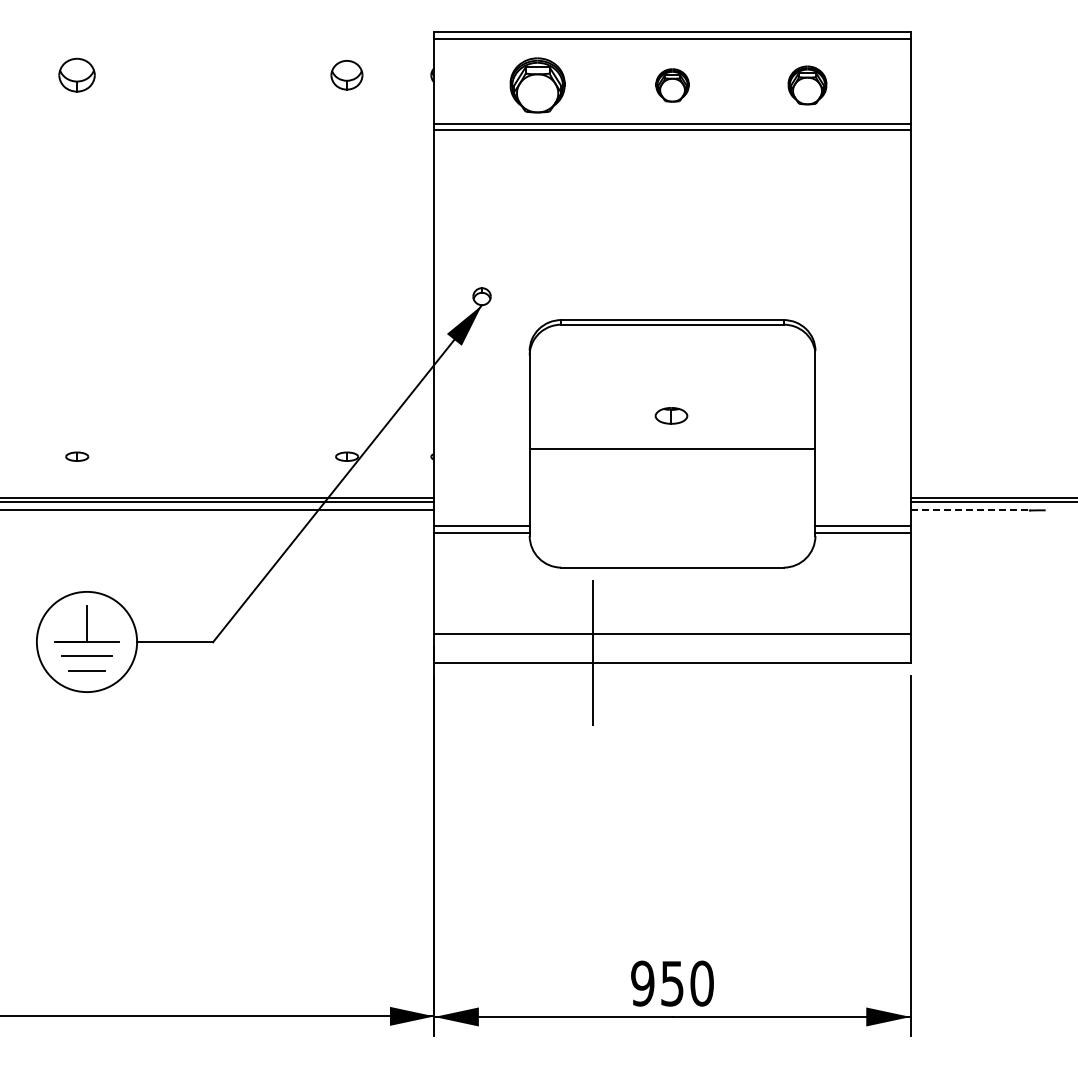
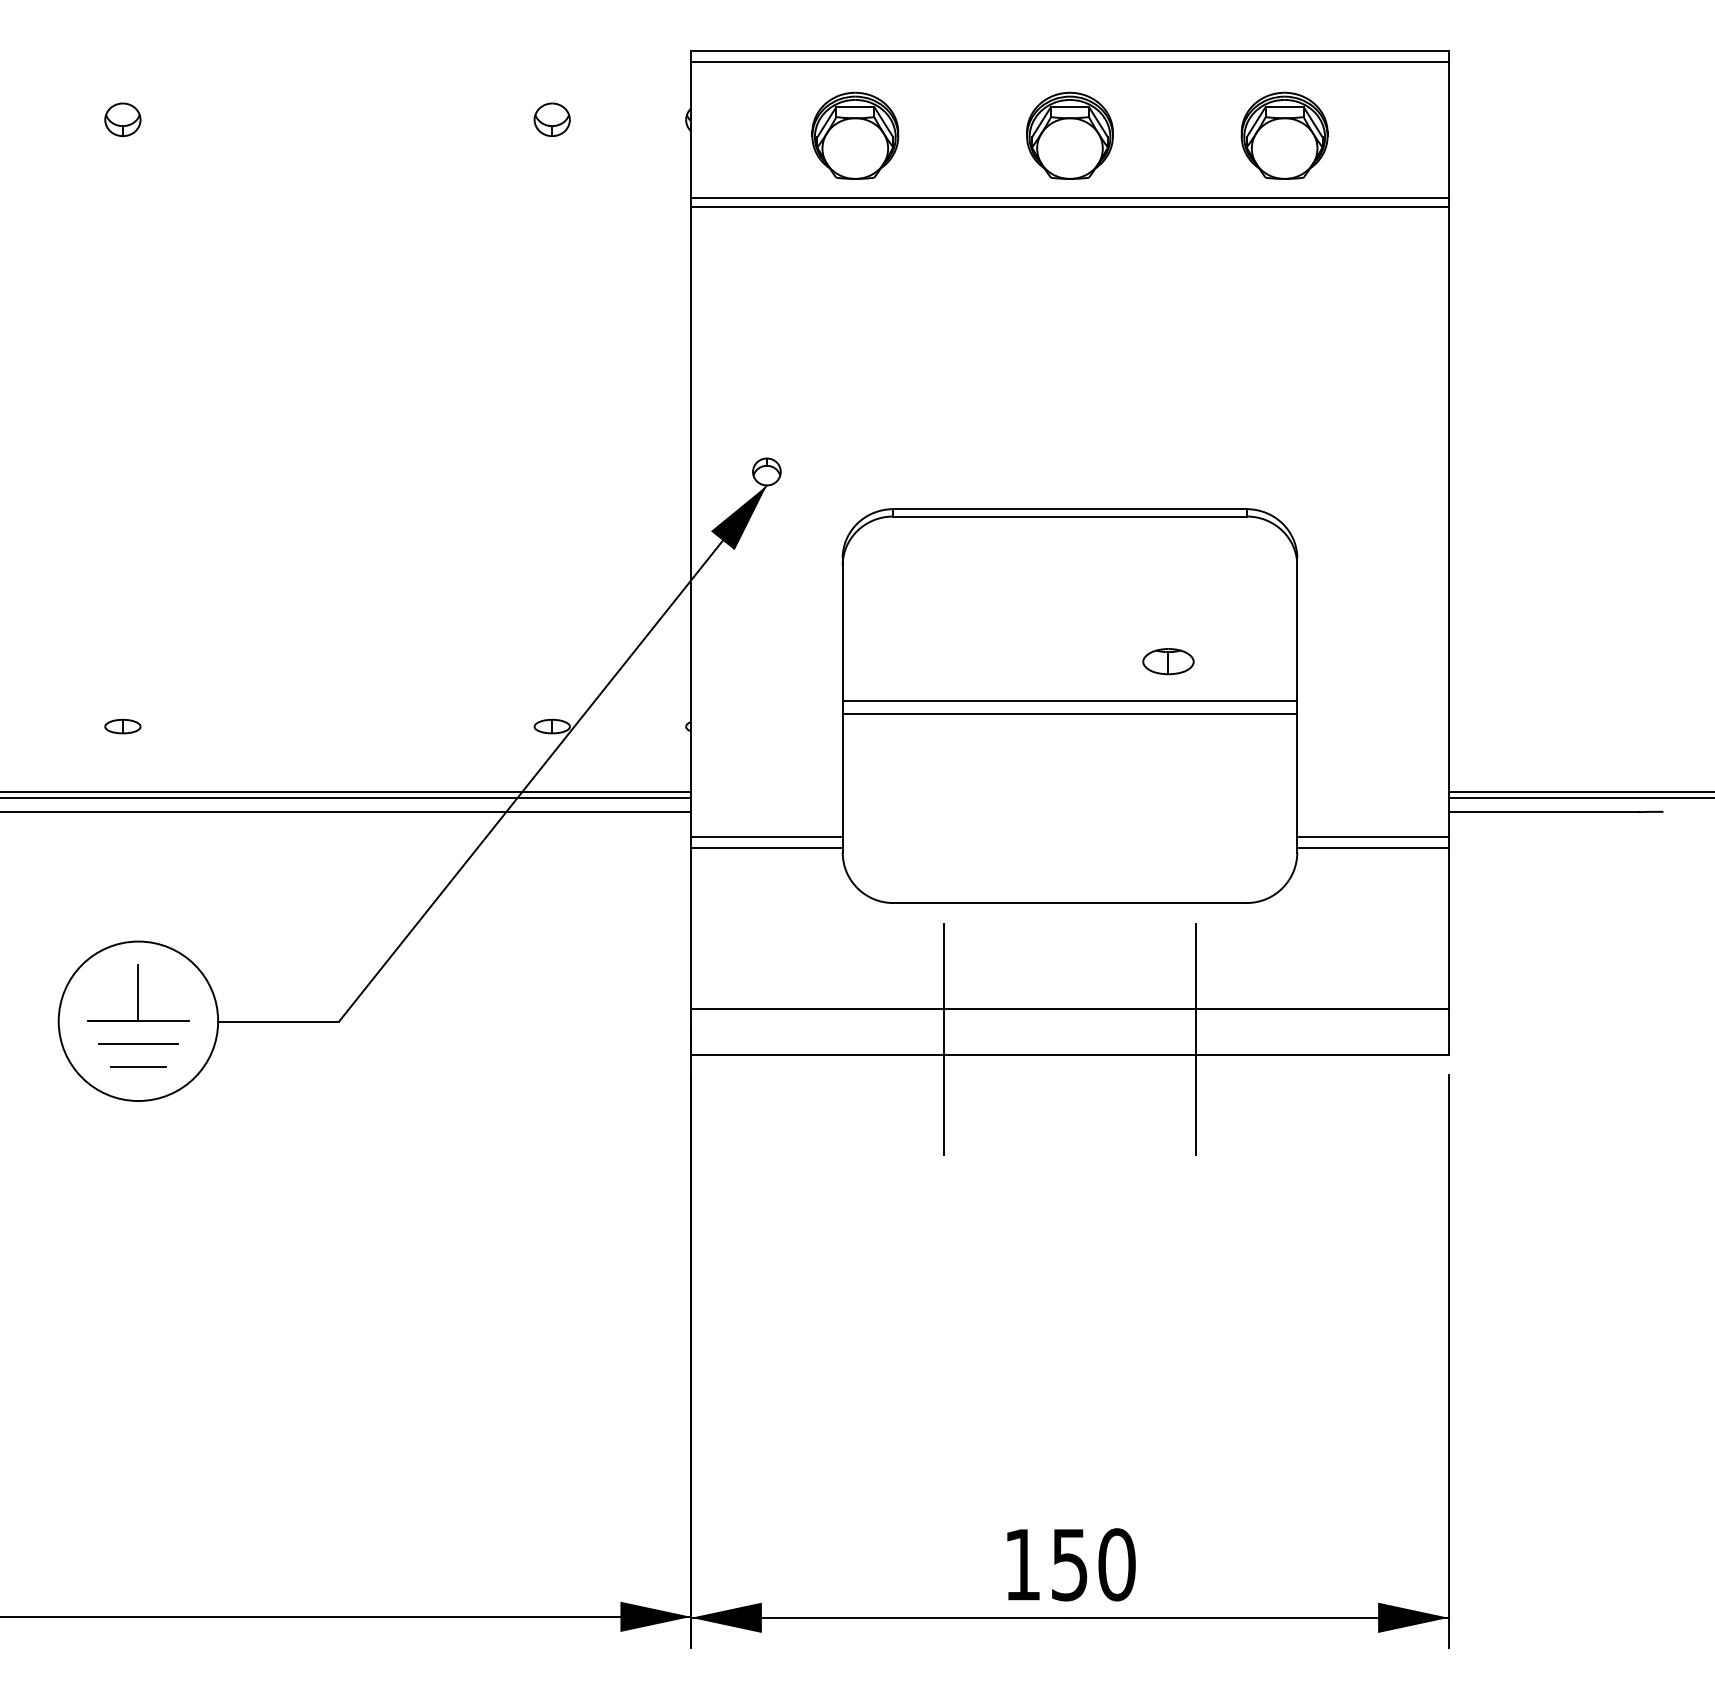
part: (77, 75) -> (123, 120), size x0.62
part: (347, 75) -> (552, 120), size x0.71
part: (672, 85) -> (1069, 136), size x1.67
part: (807, 85) -> (1284, 136), size x1.43
part: (671, 415) -> (1168, 660), moved
line: (672, 440) -> (1069, 700), added
line: (970, 510) -> (1543, 812), dashed -> solid
line: (751, 653) -> (1195, 1039), added
text: (642, 983) -> (1022, 1564), 950 -> 150

